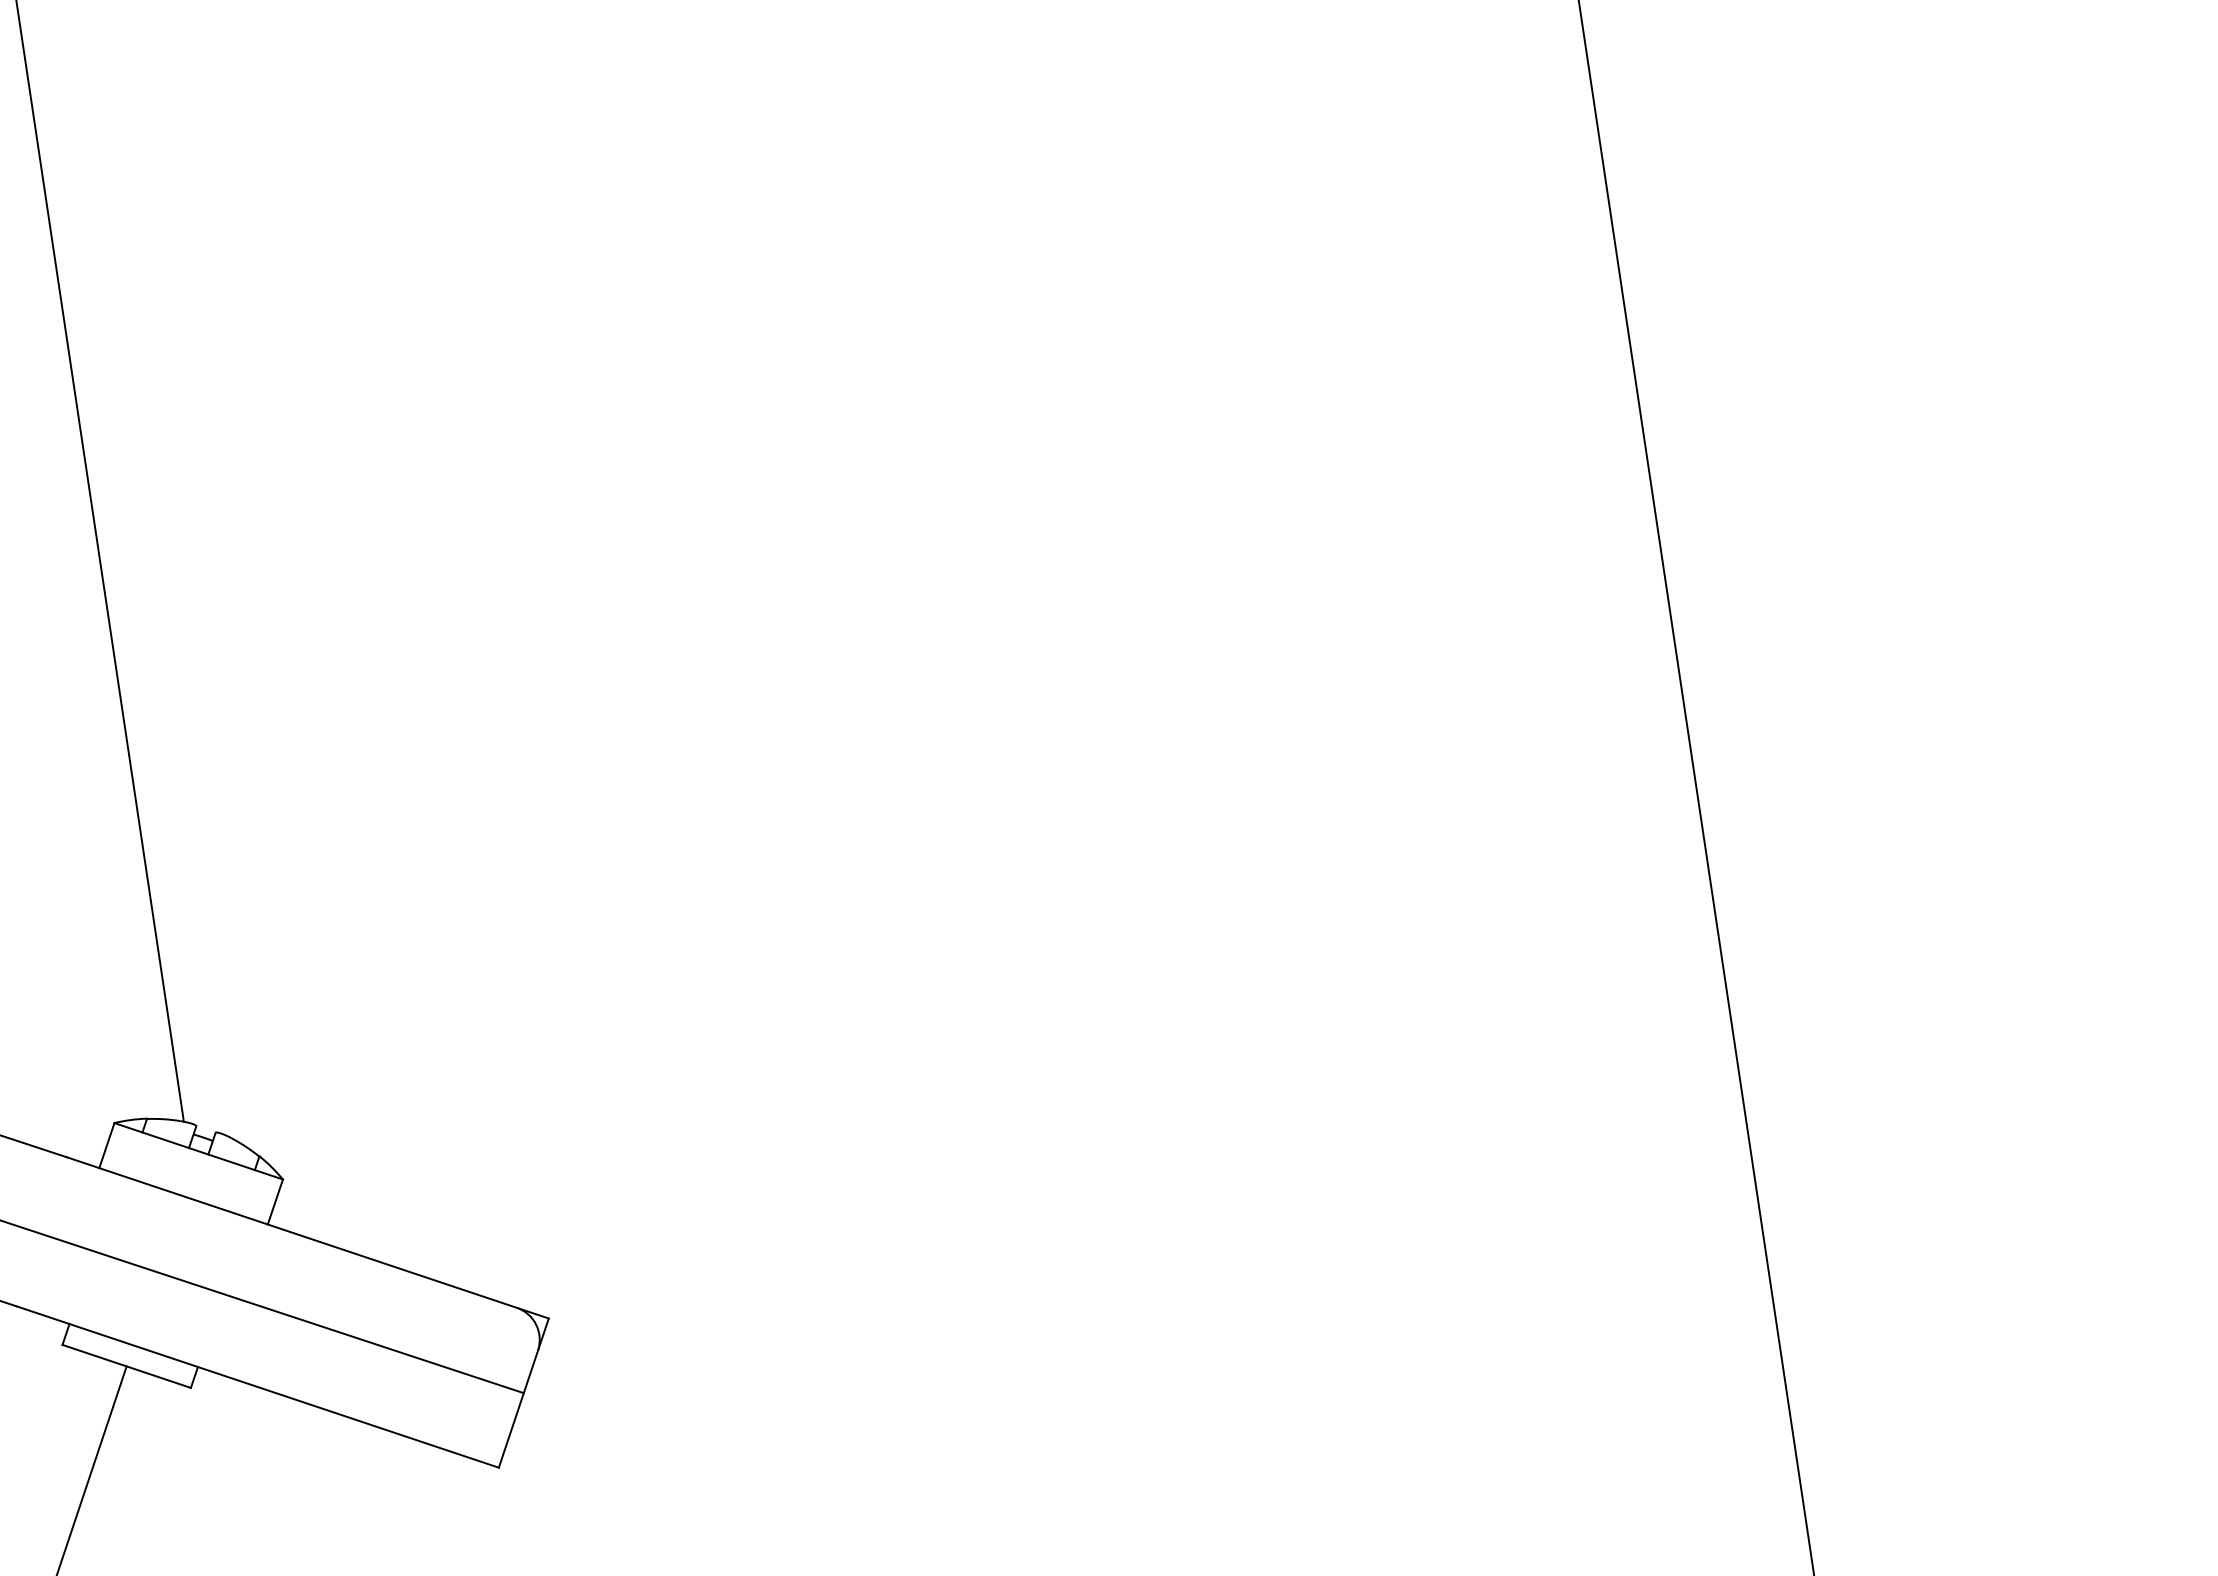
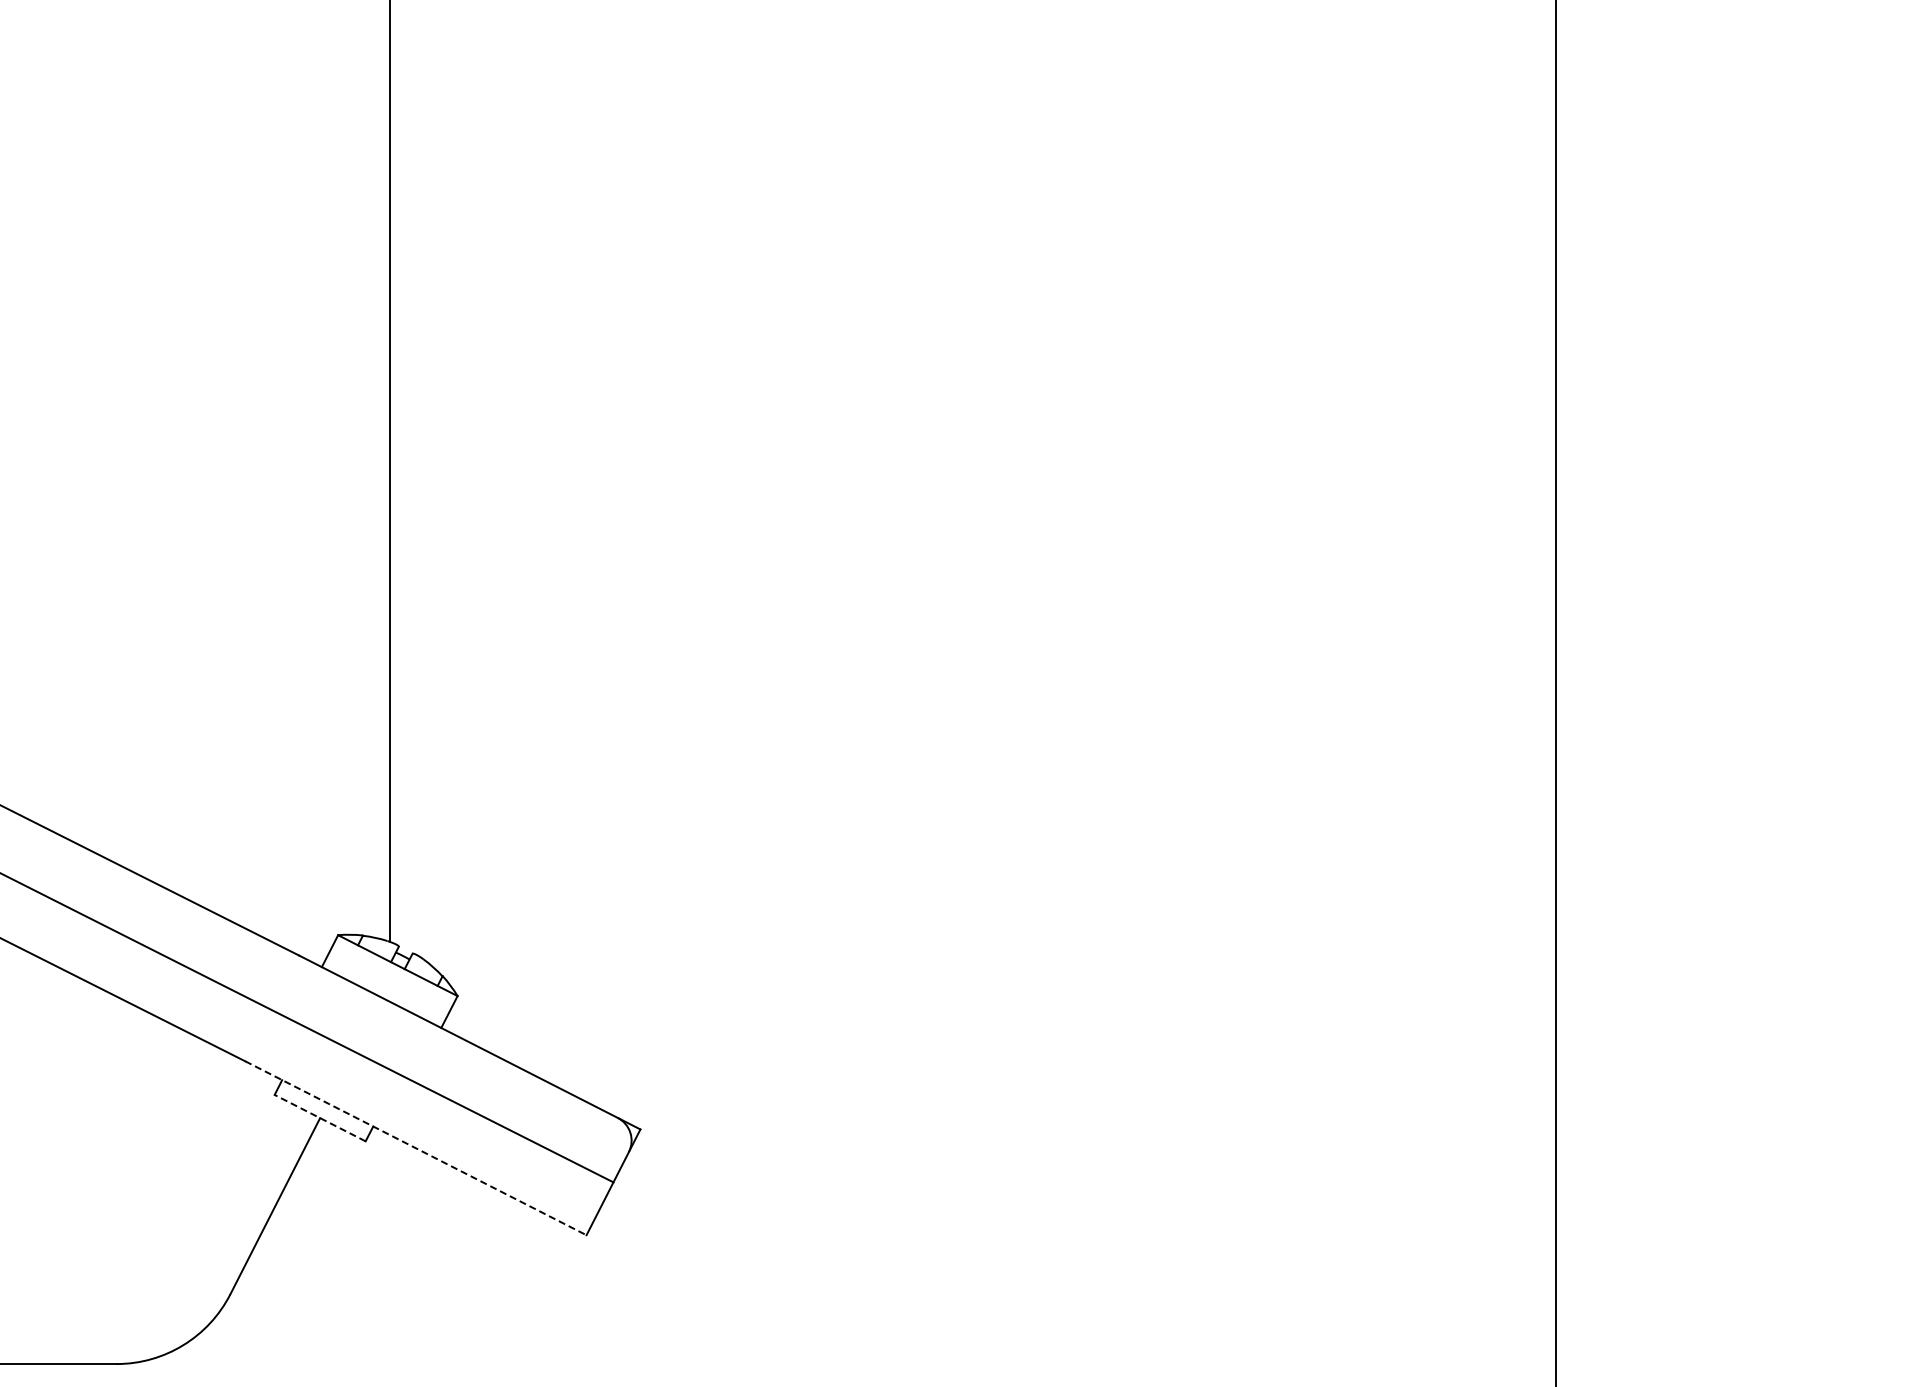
line: (125, 1365) -> (319, 1117), solid -> dashed
line: (257, 1387) -> (415, 1148), solid -> dashed

